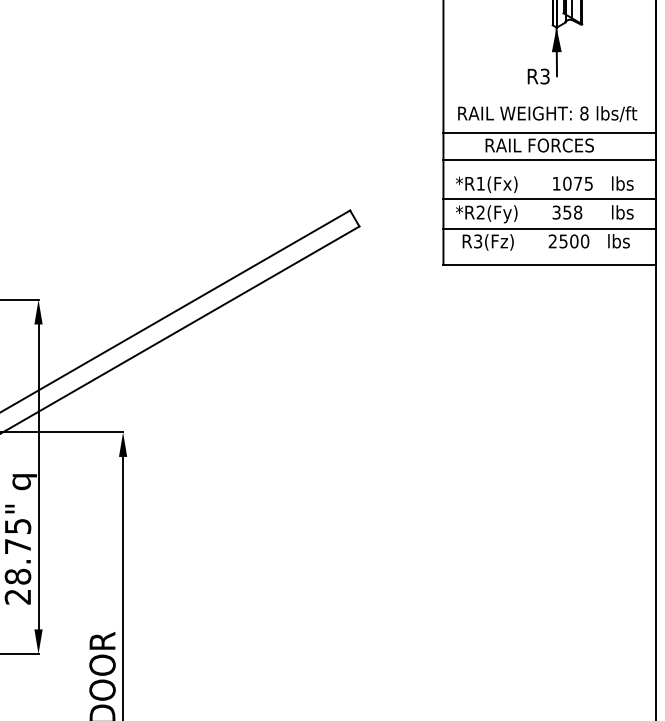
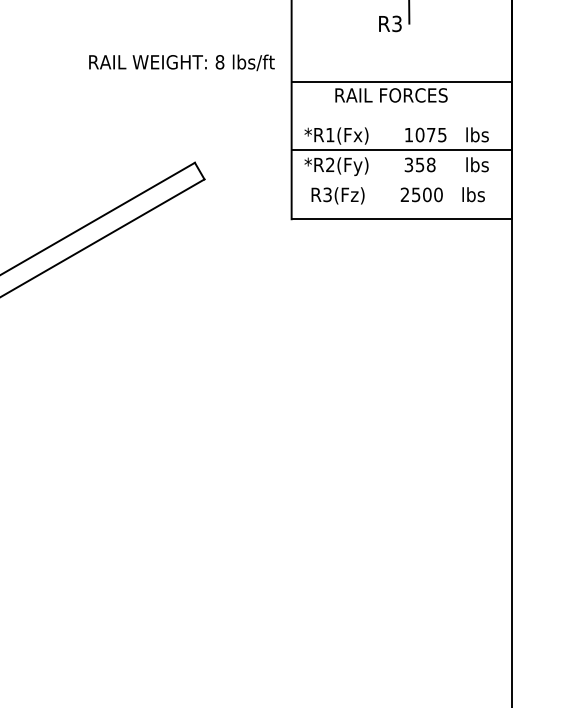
text: (547, 114) -> (181, 63), moved
line: (549, 159) -> (401, 109), removed
line: (549, 229) -> (401, 182), removed

